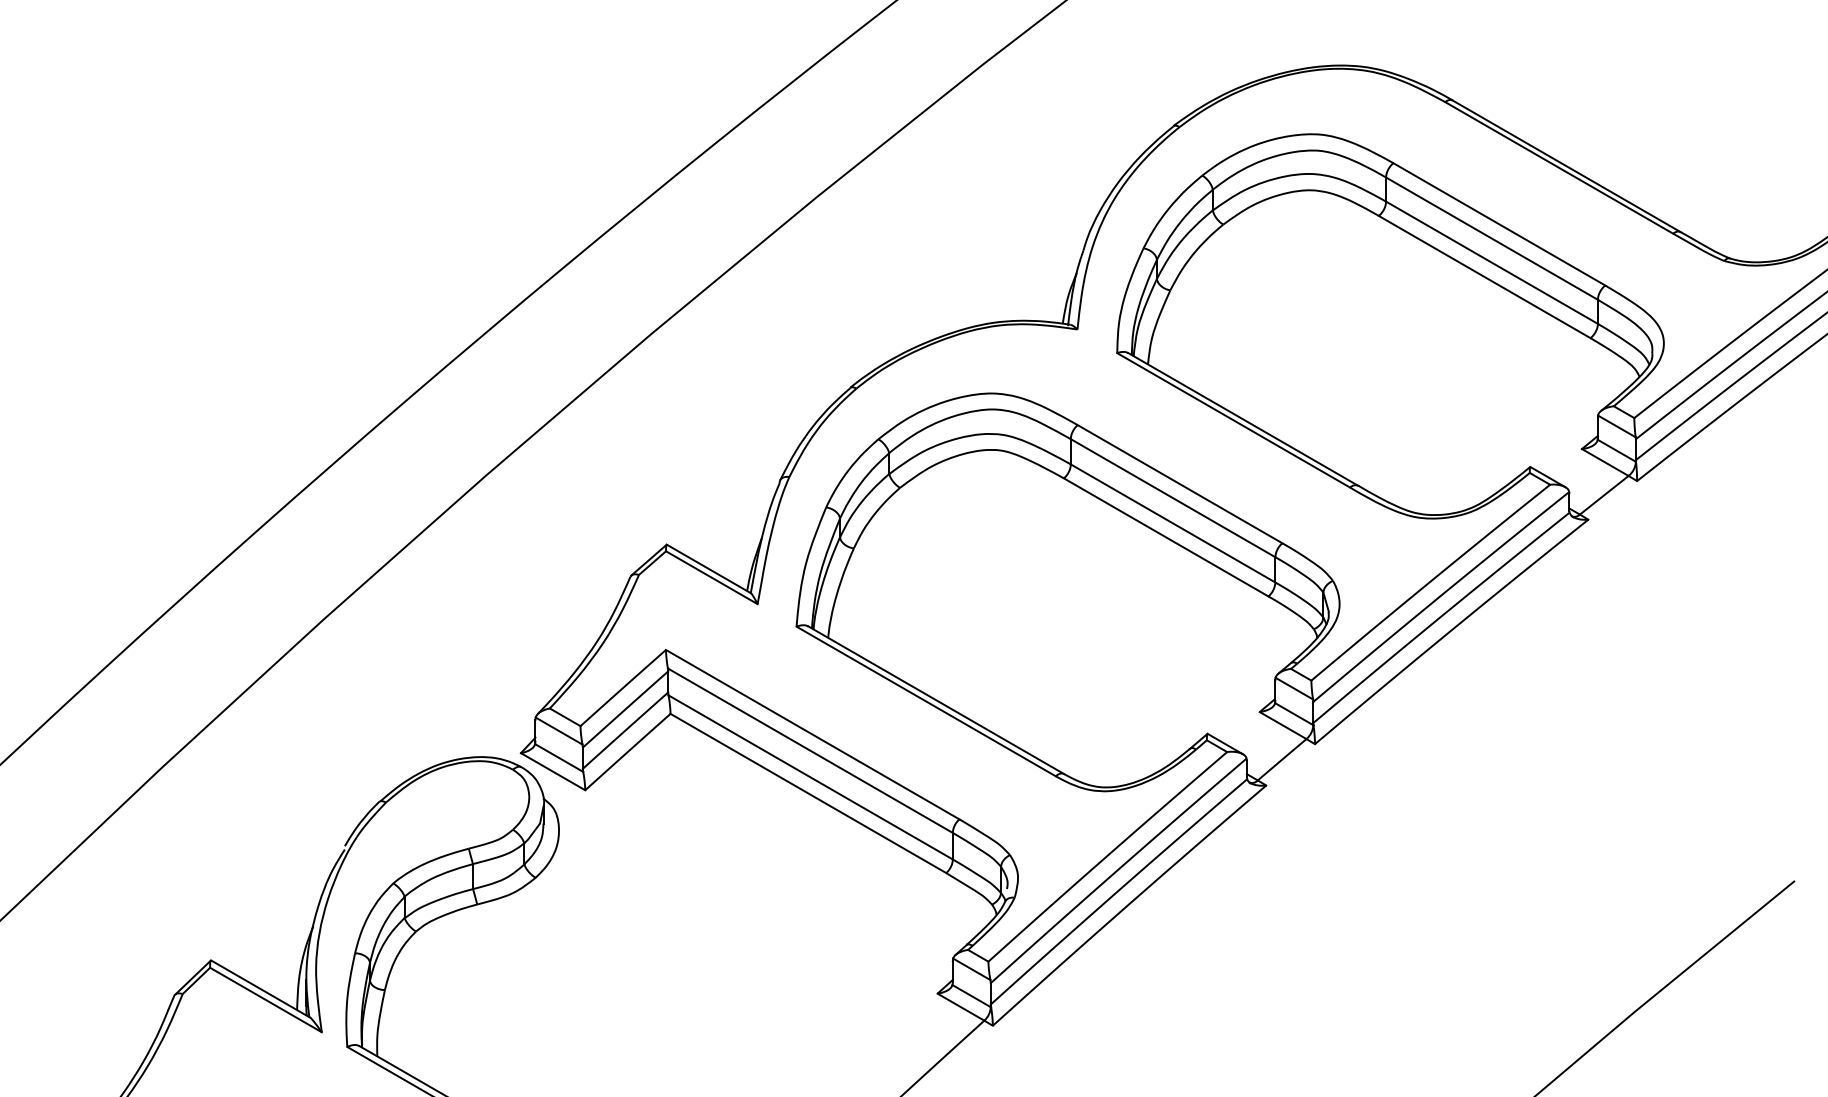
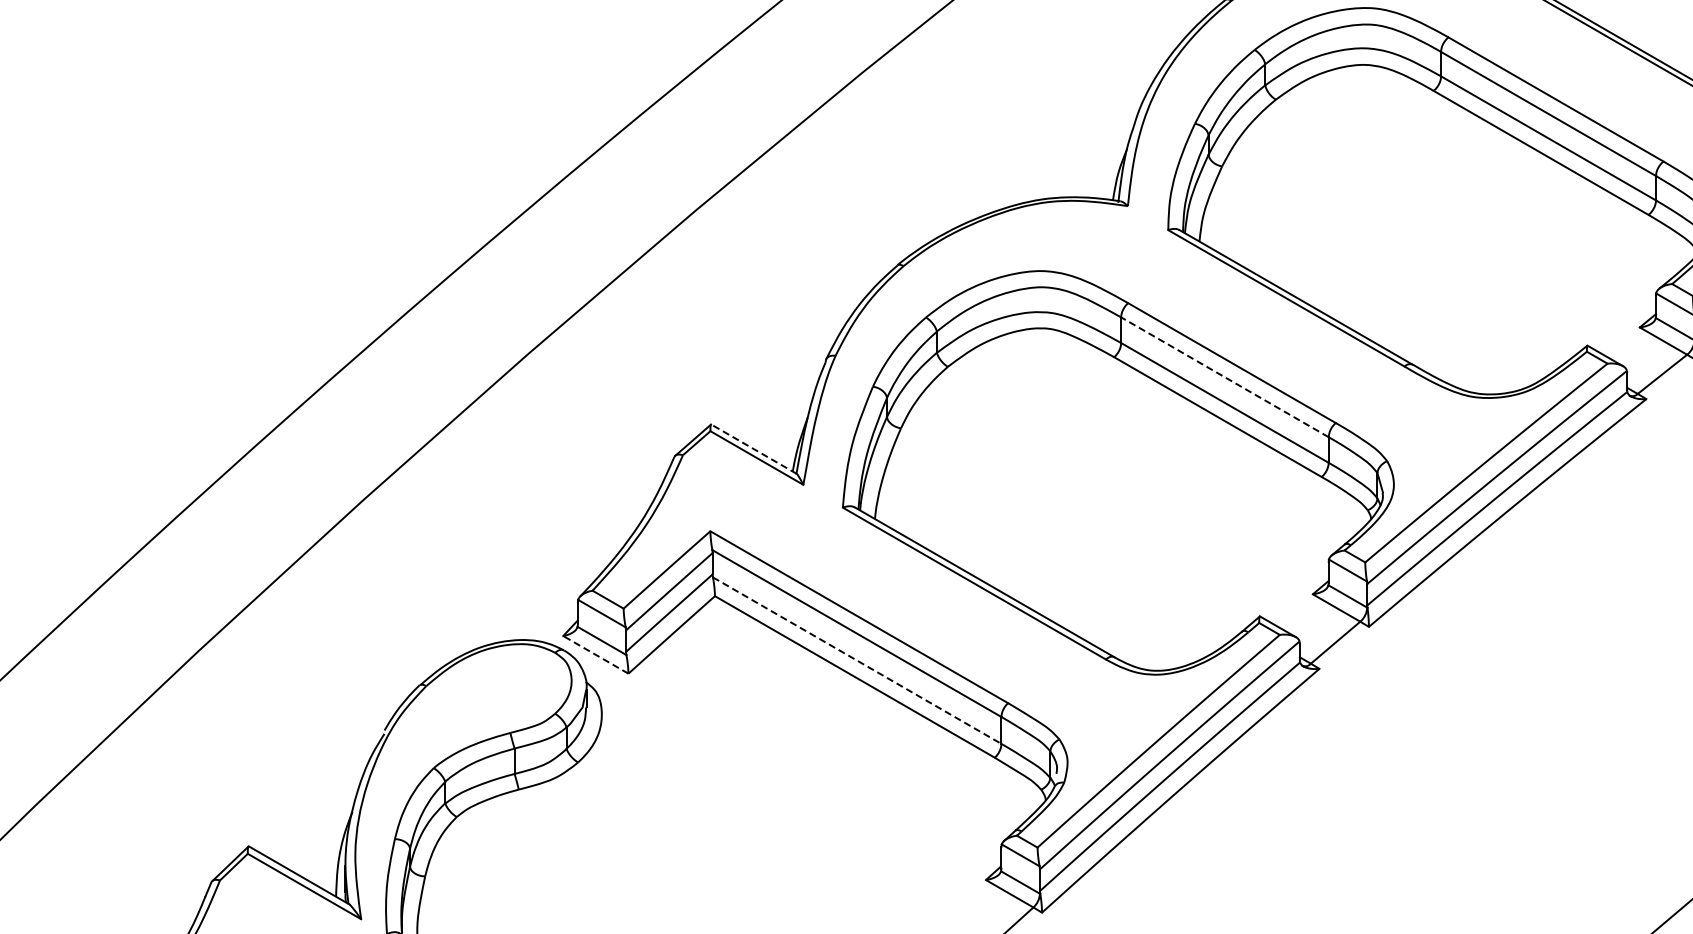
line: (1172, 497) -> (1224, 376), solid -> dashed
line: (709, 569) -> (754, 449), solid -> dashed
line: (552, 771) -> (595, 654), solid -> dashed
line: (811, 777) -> (858, 660), solid -> dashed

